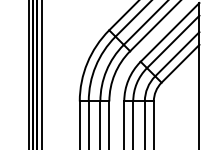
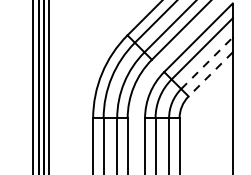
line: (177, 53) -> (207, 62), solid -> dashed
line: (180, 63) -> (210, 74), solid -> dashed

